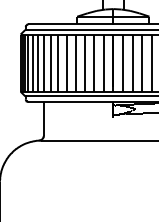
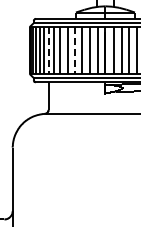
line: (43, 64) -> (48, 51), solid -> dashed
line: (75, 64) -> (74, 51), solid -> dashed

